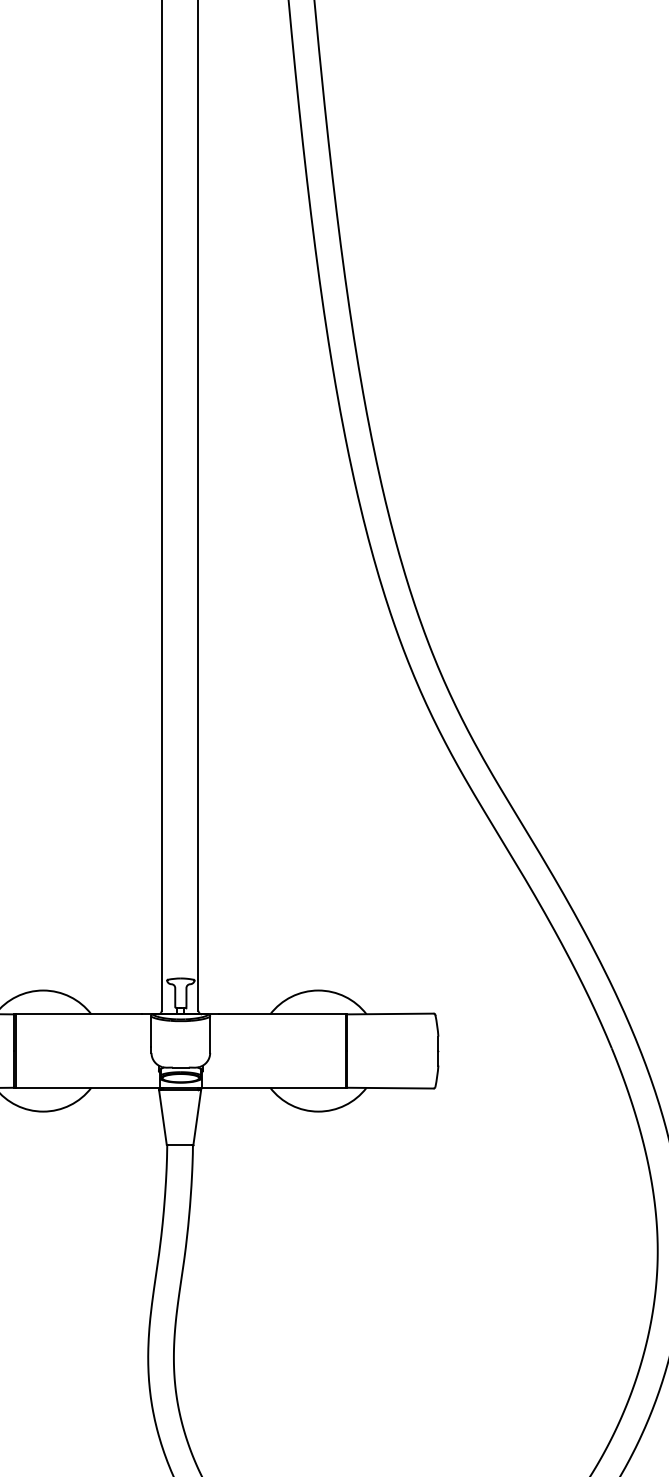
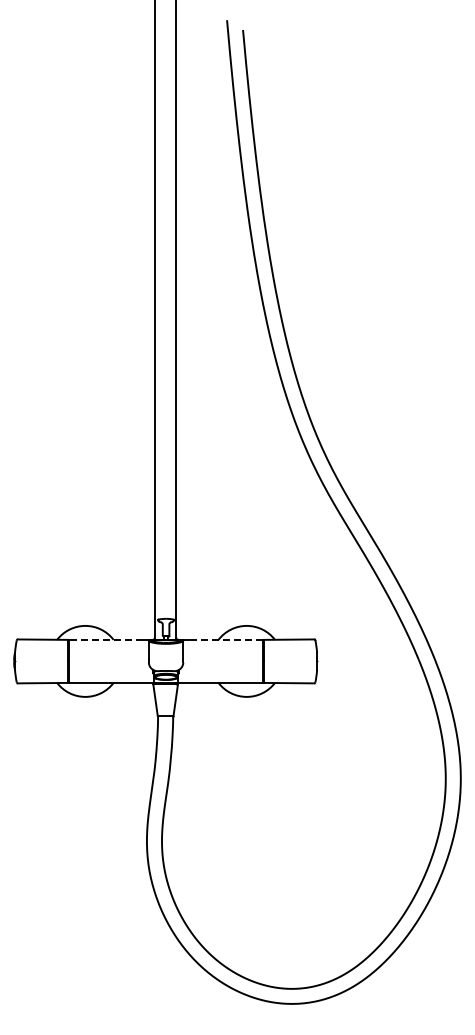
line: (77, 1013) -> (105, 639), solid -> dashed
line: (282, 1013) -> (225, 639), solid -> dashed

